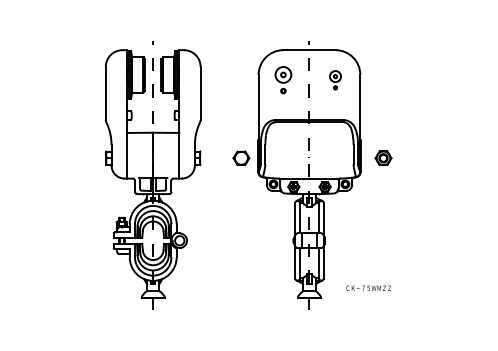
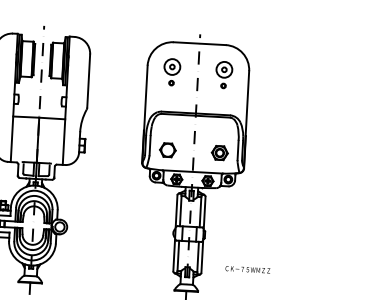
part: (335, 80) -> (224, 75), size x1.43
part: (241, 158) -> (167, 150), moved
part: (383, 158) -> (219, 153), moved
text: (368, 287) -> (247, 268), moved

